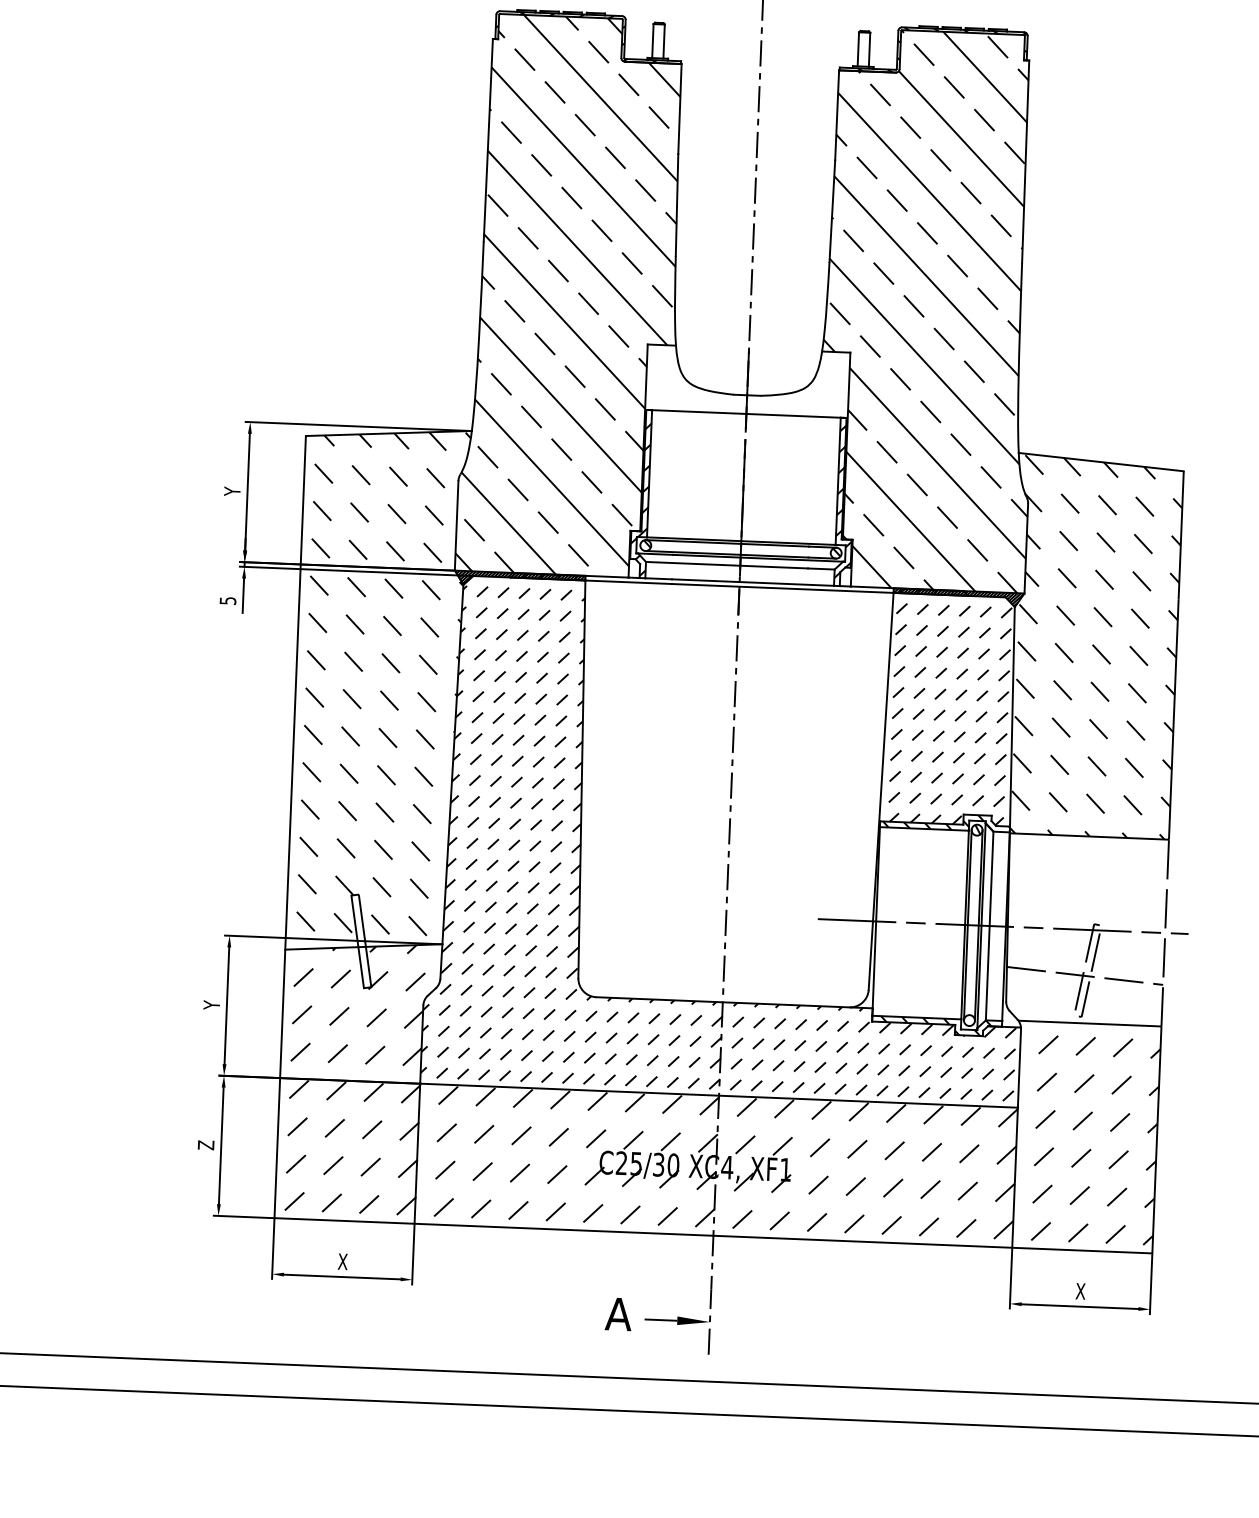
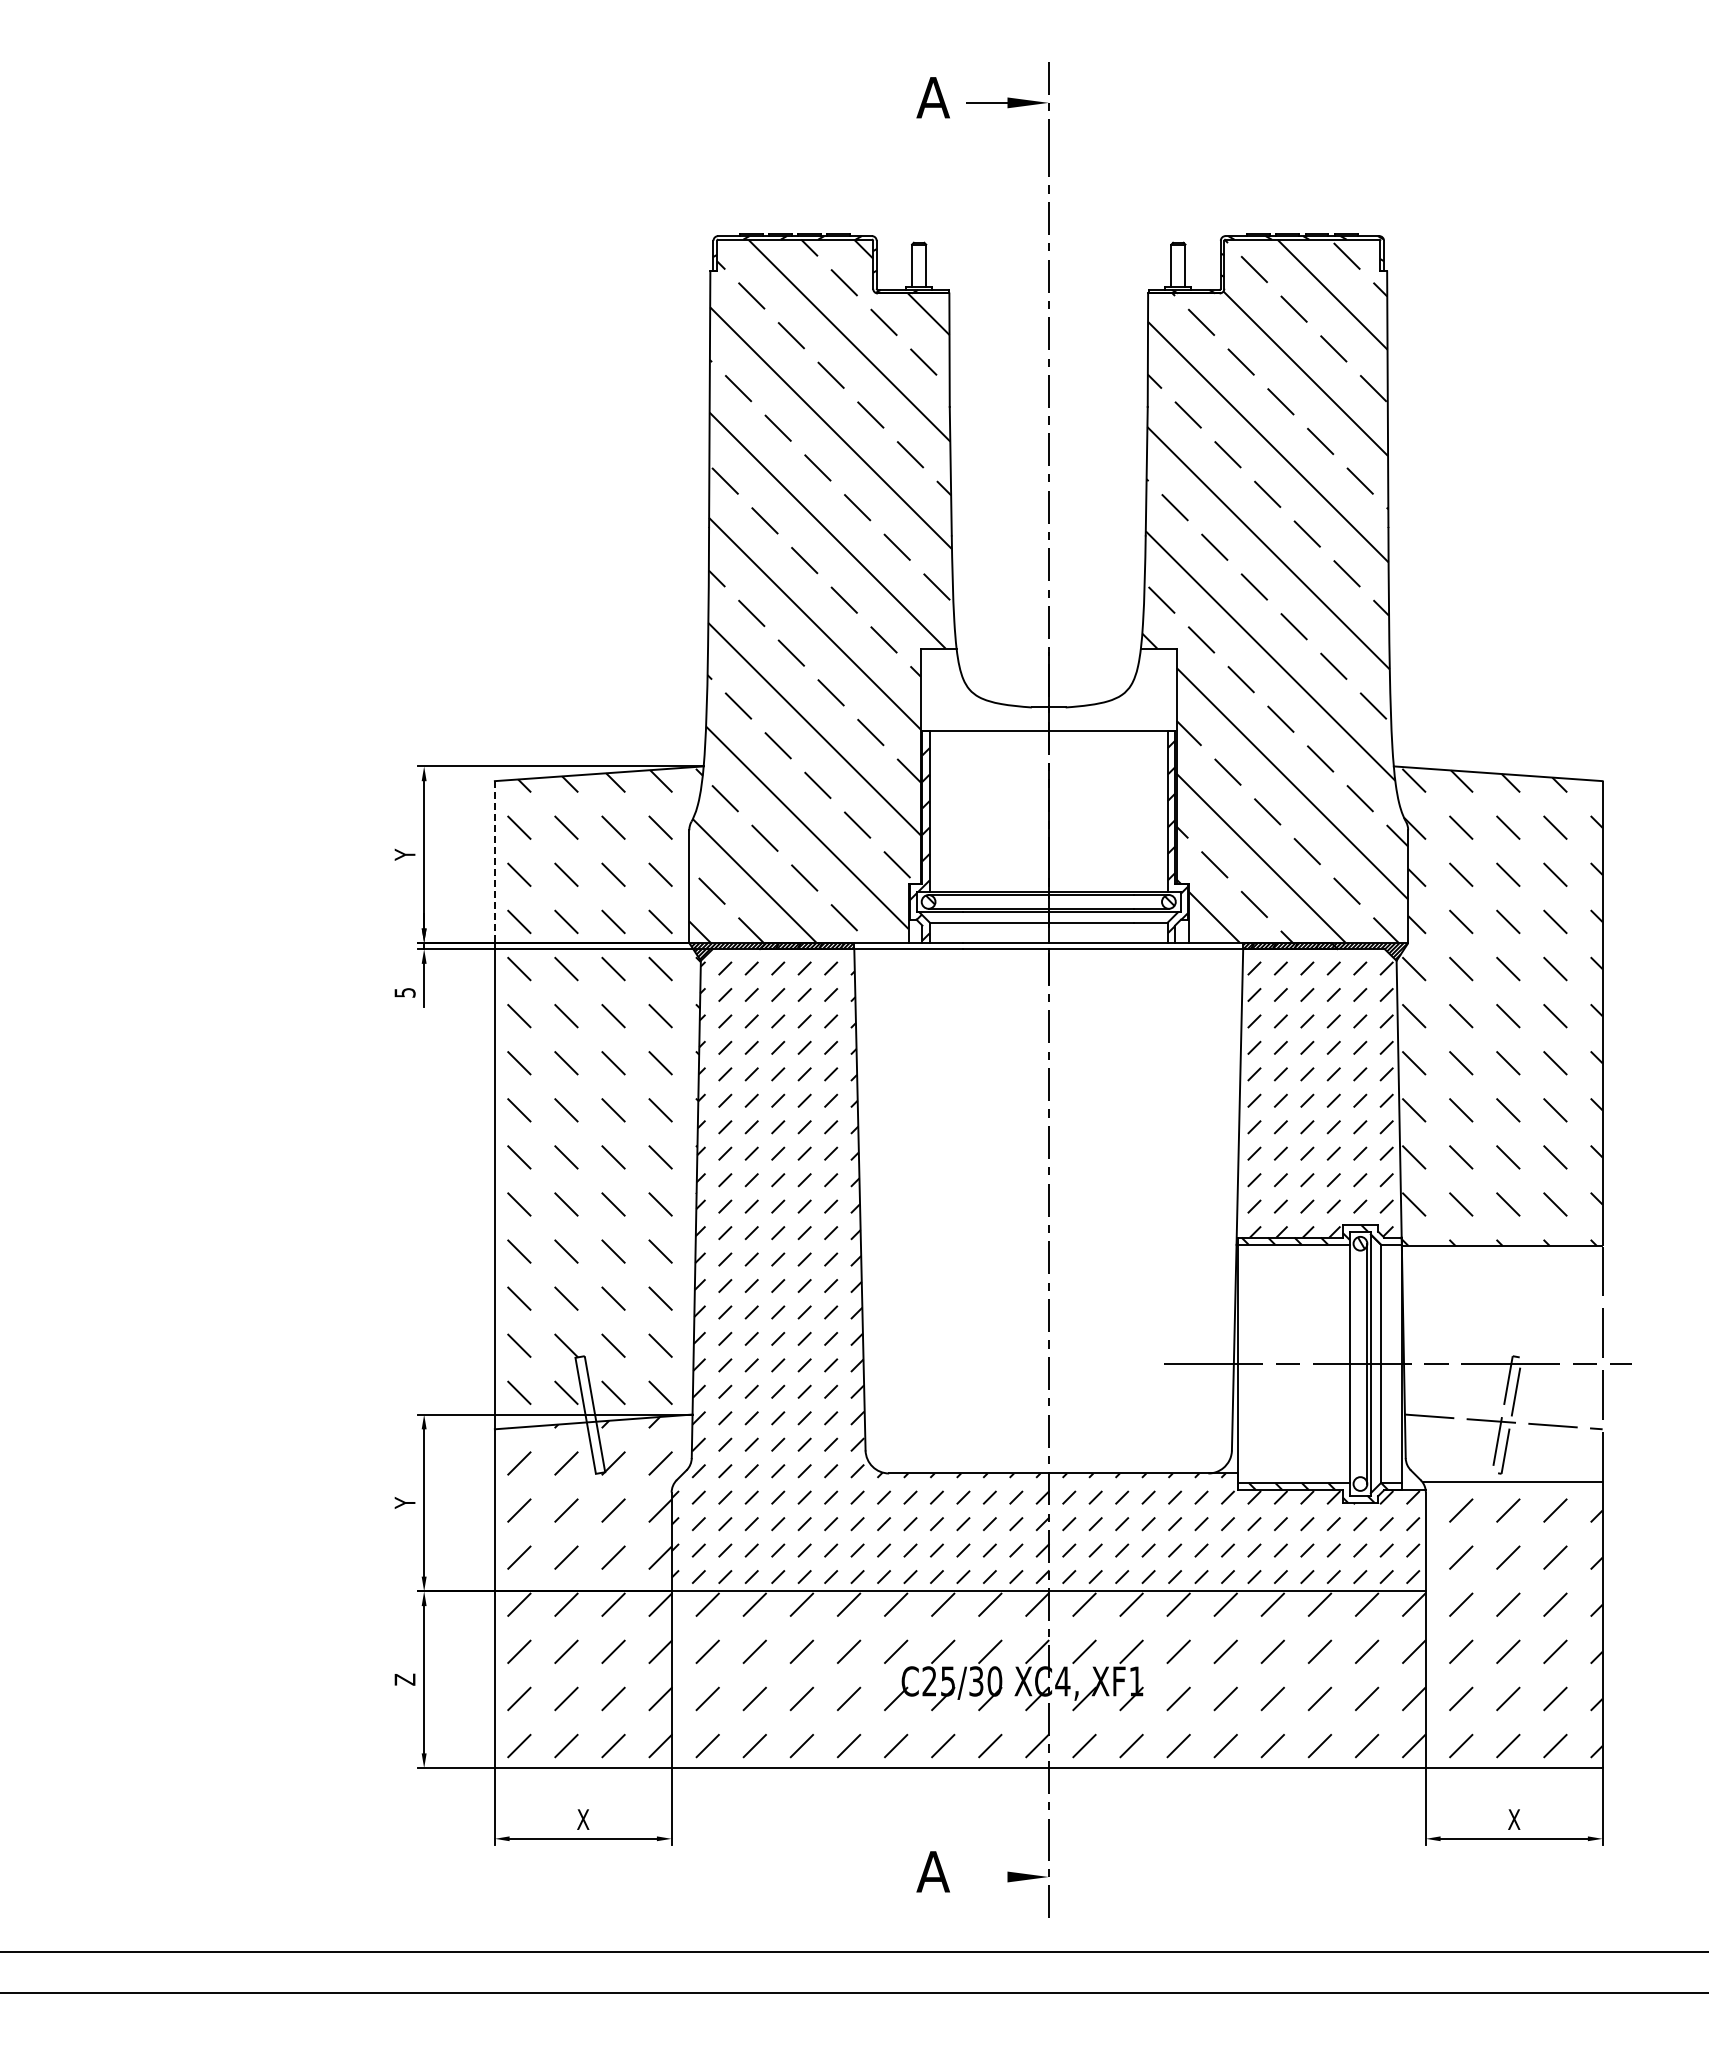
line: (303, 500) -> (494, 862), solid -> dashed
line: (967, 924) -> (1353, 1363), removed
line: (660, 1320) -> (986, 1877), removed

